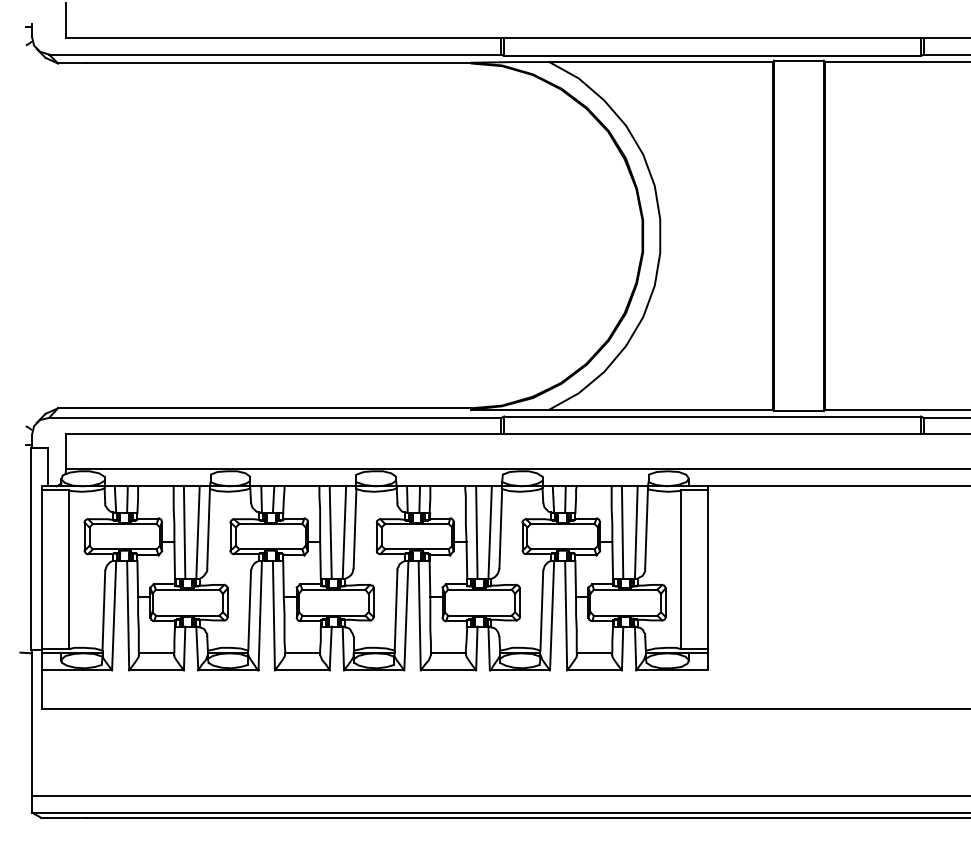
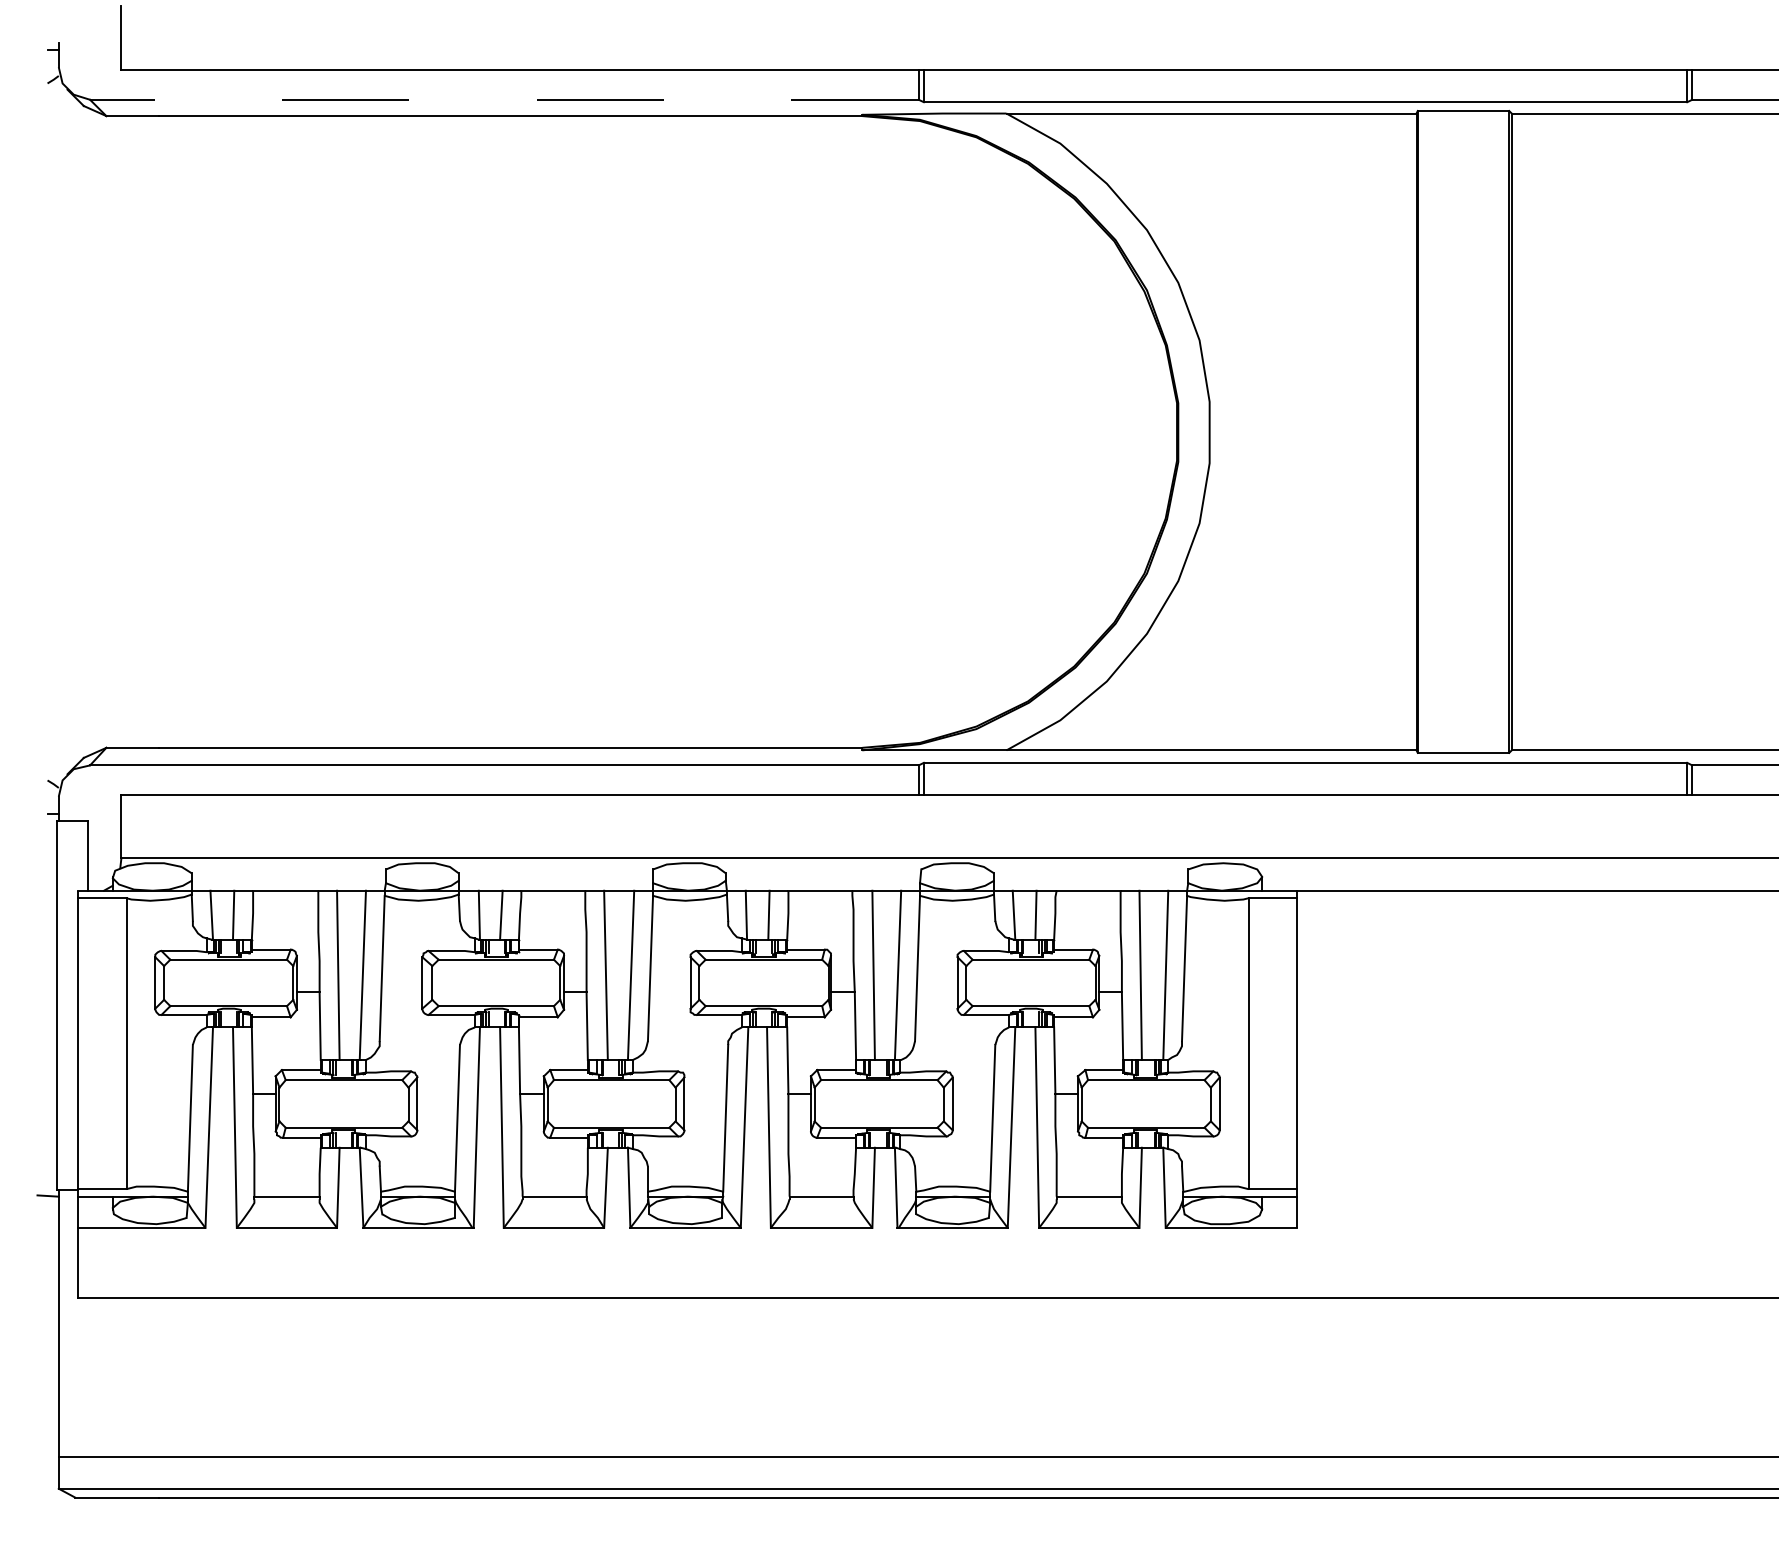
line: (274, 54) -> (502, 99), solid -> dashed

